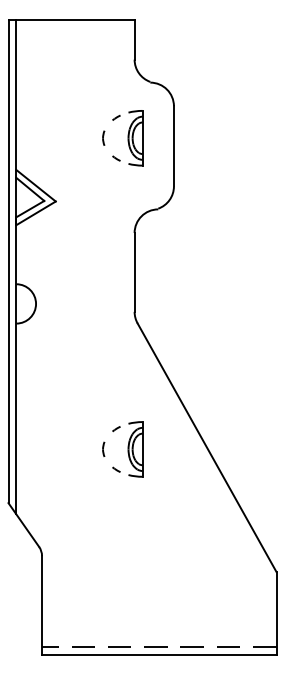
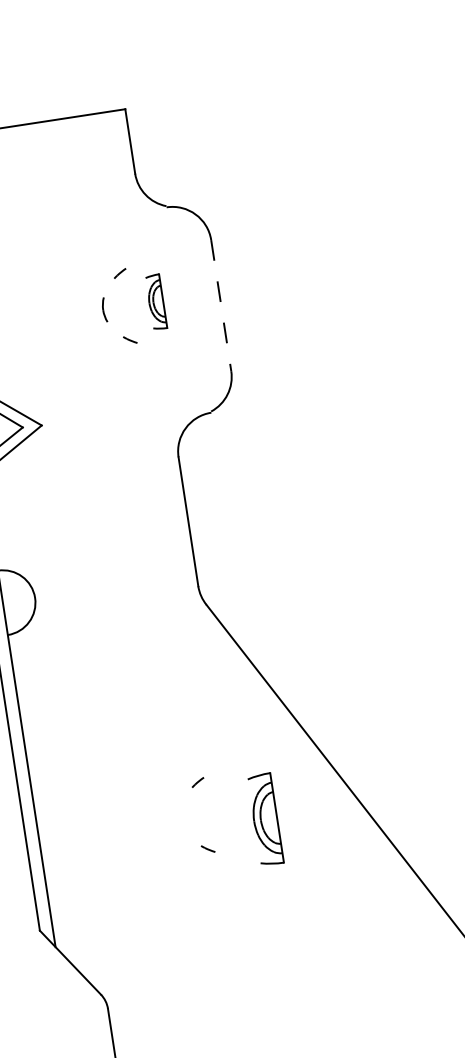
part: (135, 138) -> (156, 302), size x0.6
line: (173, 146) -> (220, 306), solid -> dashed
part: (103, 448) -> (181, 817), removed
part: (135, 449) -> (265, 819), moved

